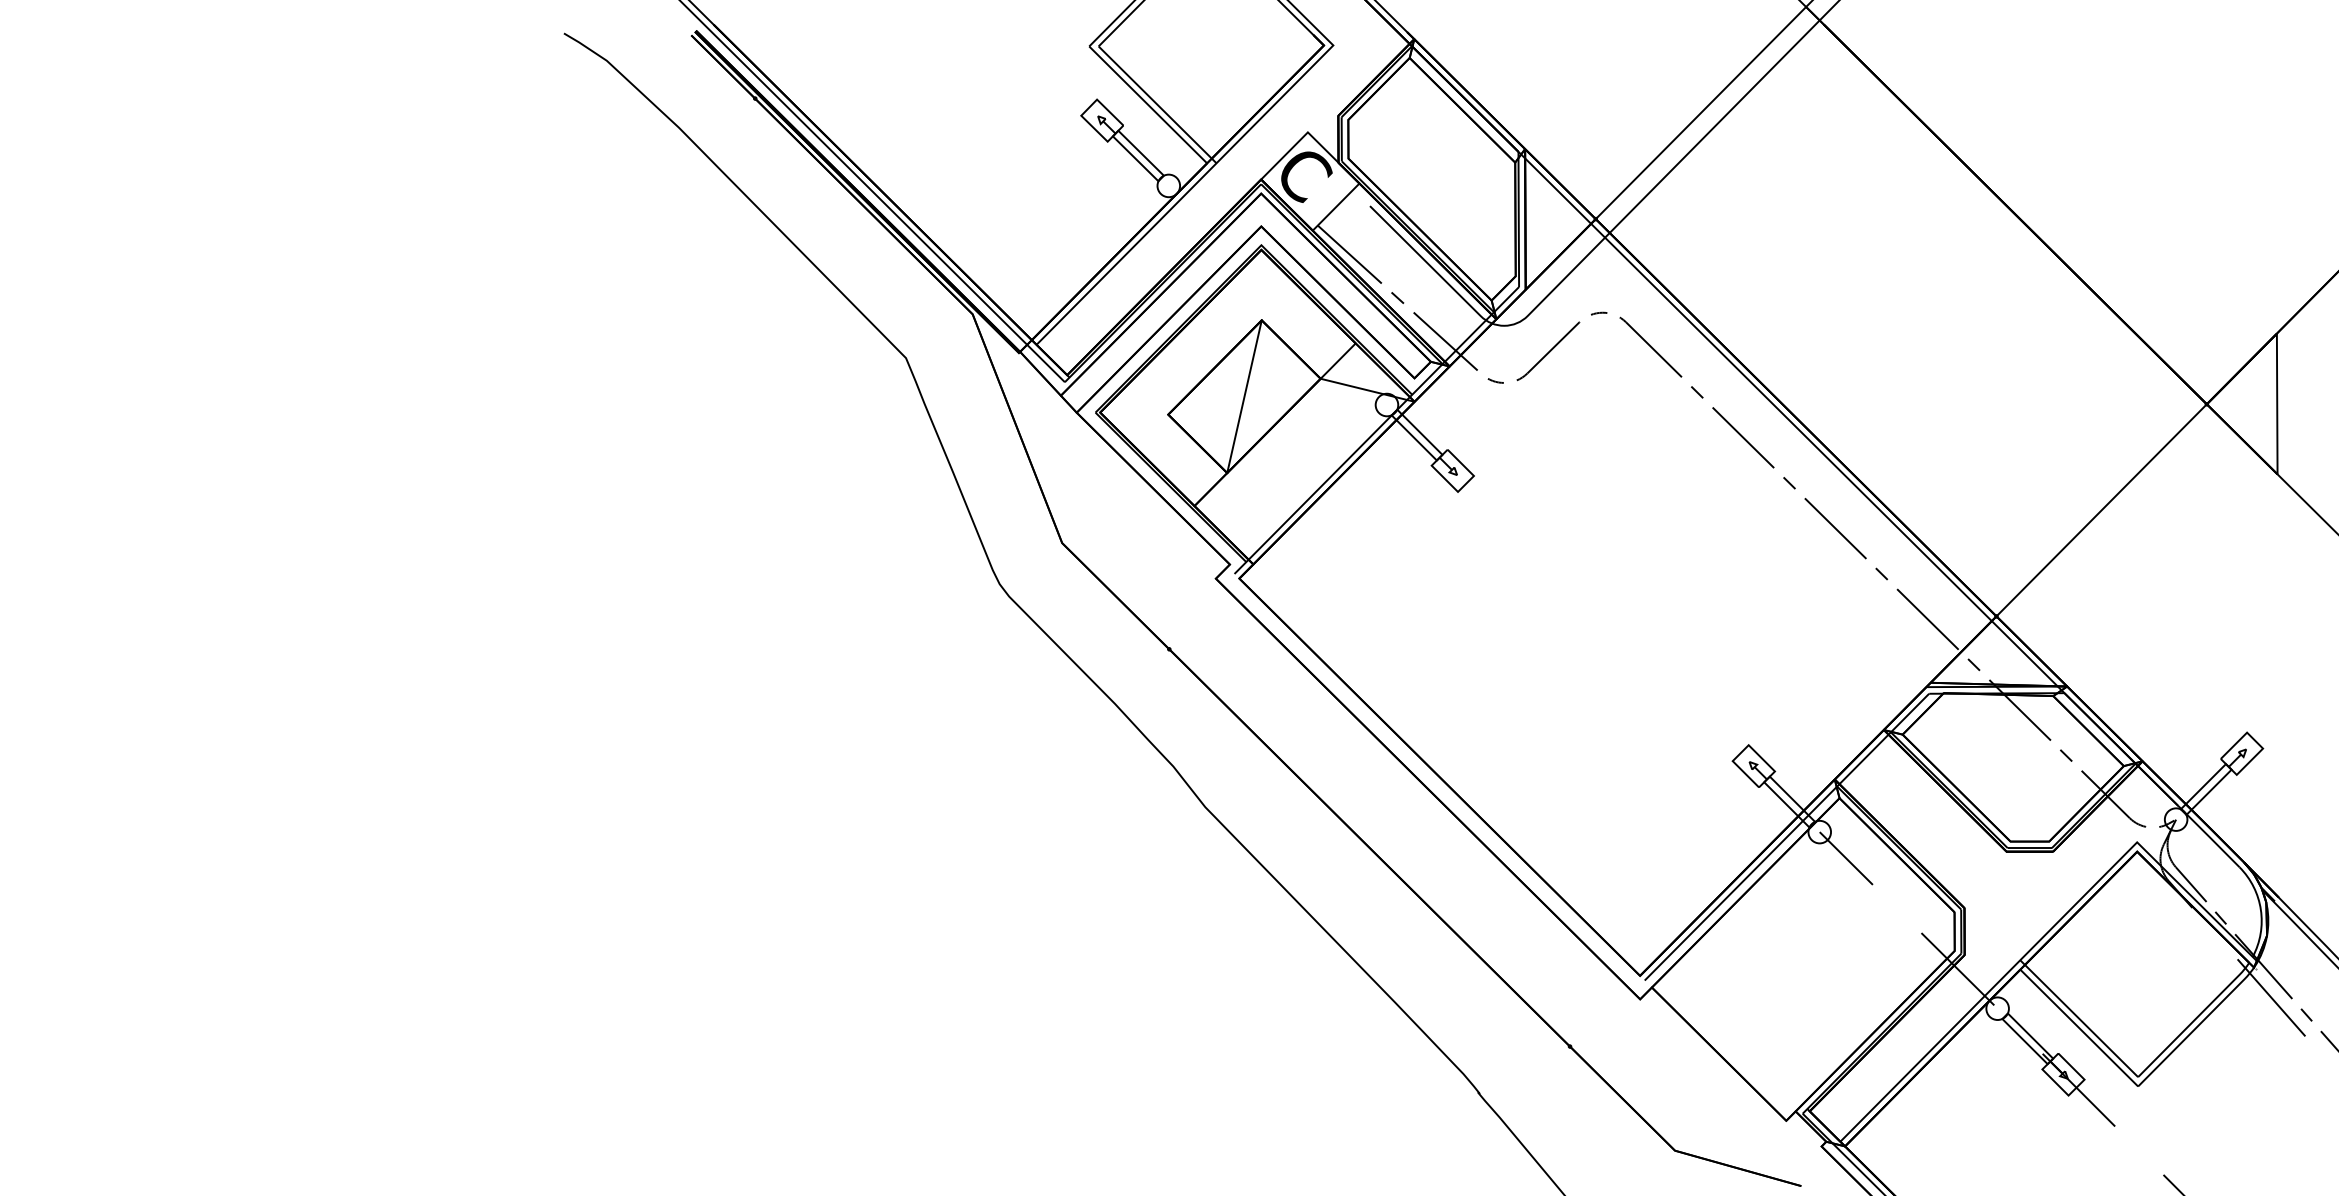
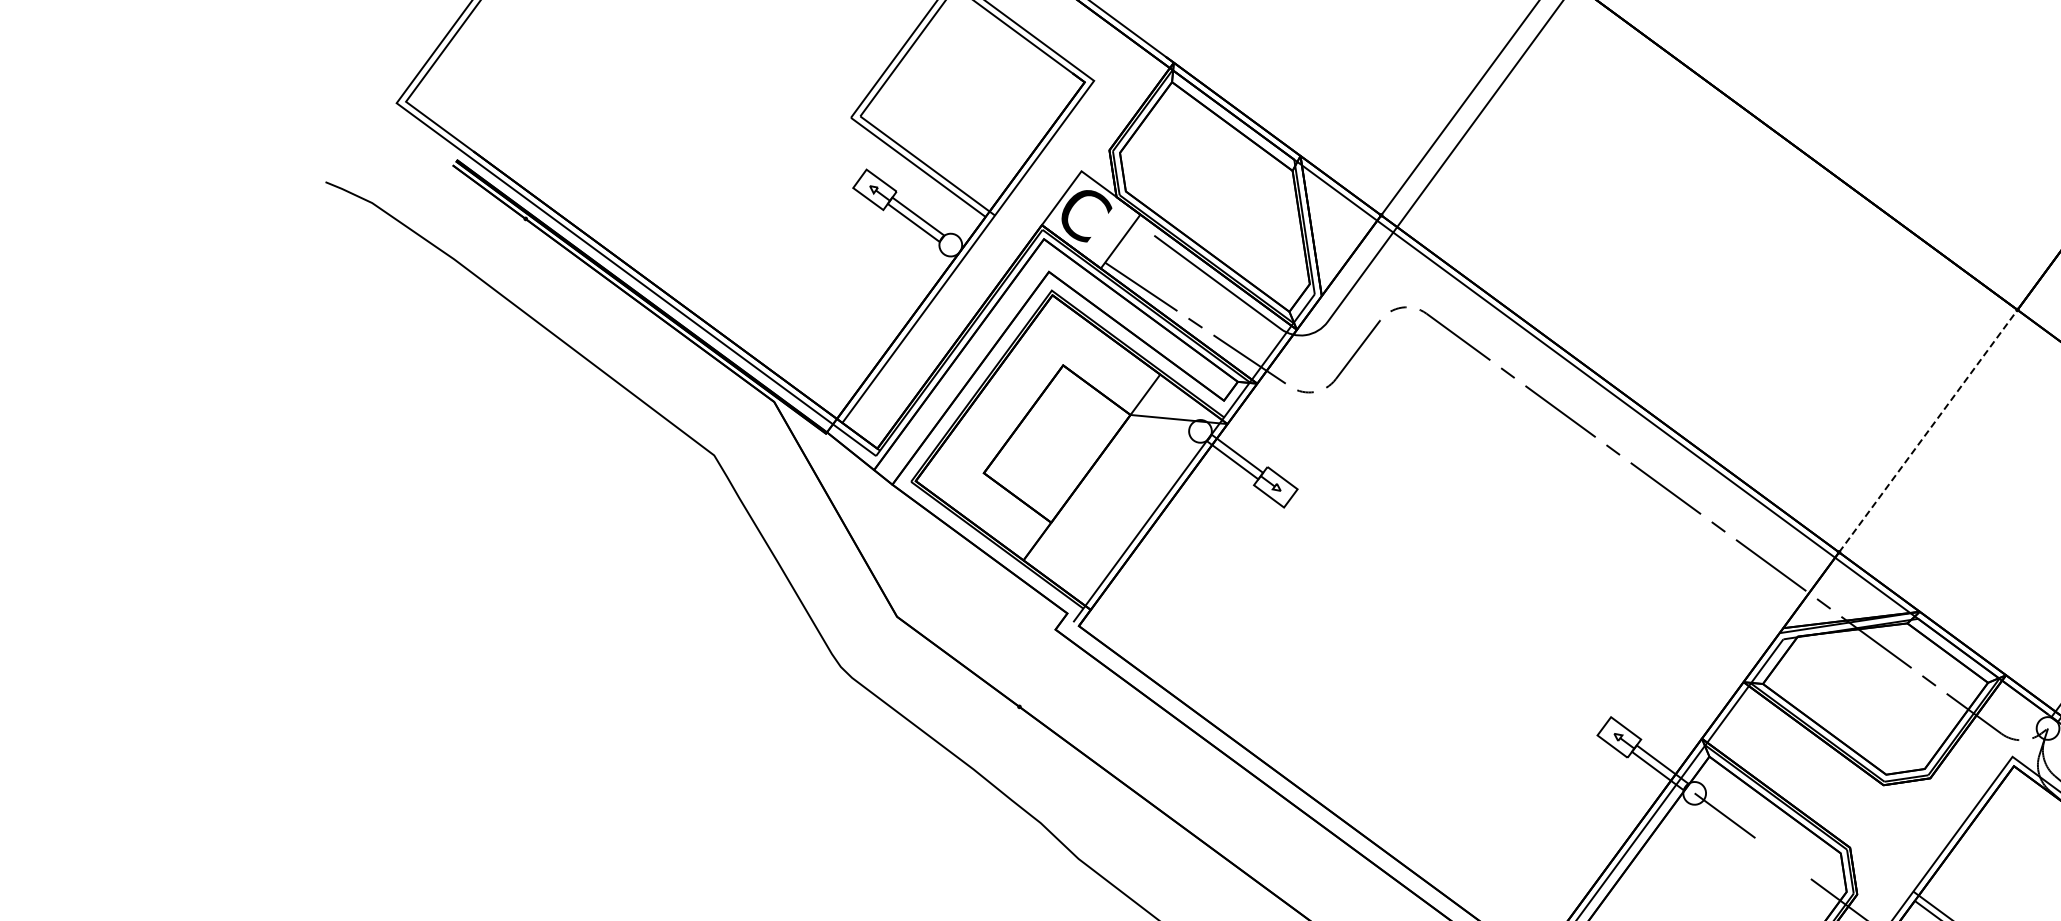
line: (1244, 396) -> (1057, 443), removed
line: (2102, 510) -> (1929, 431), solid -> dashed

